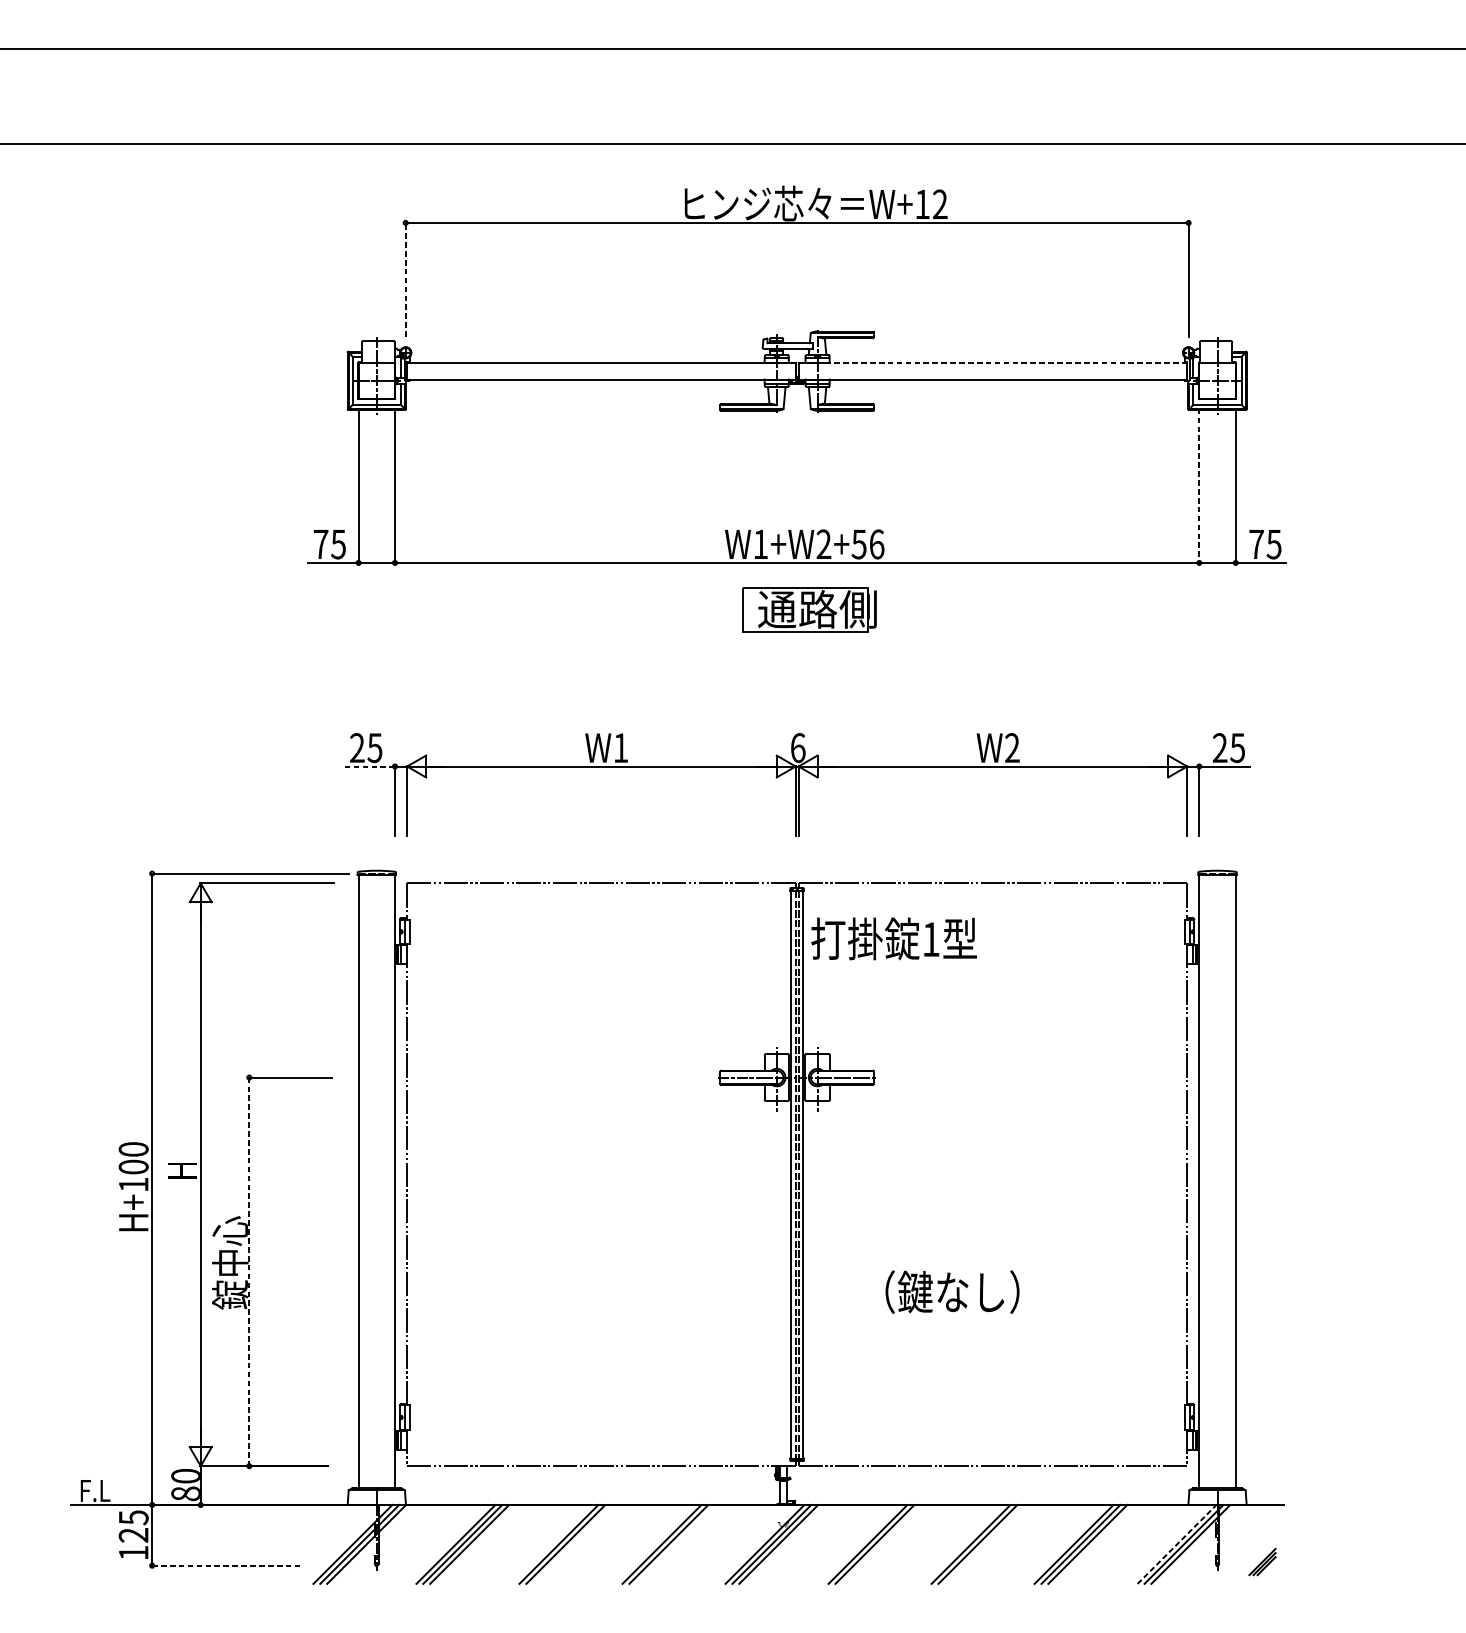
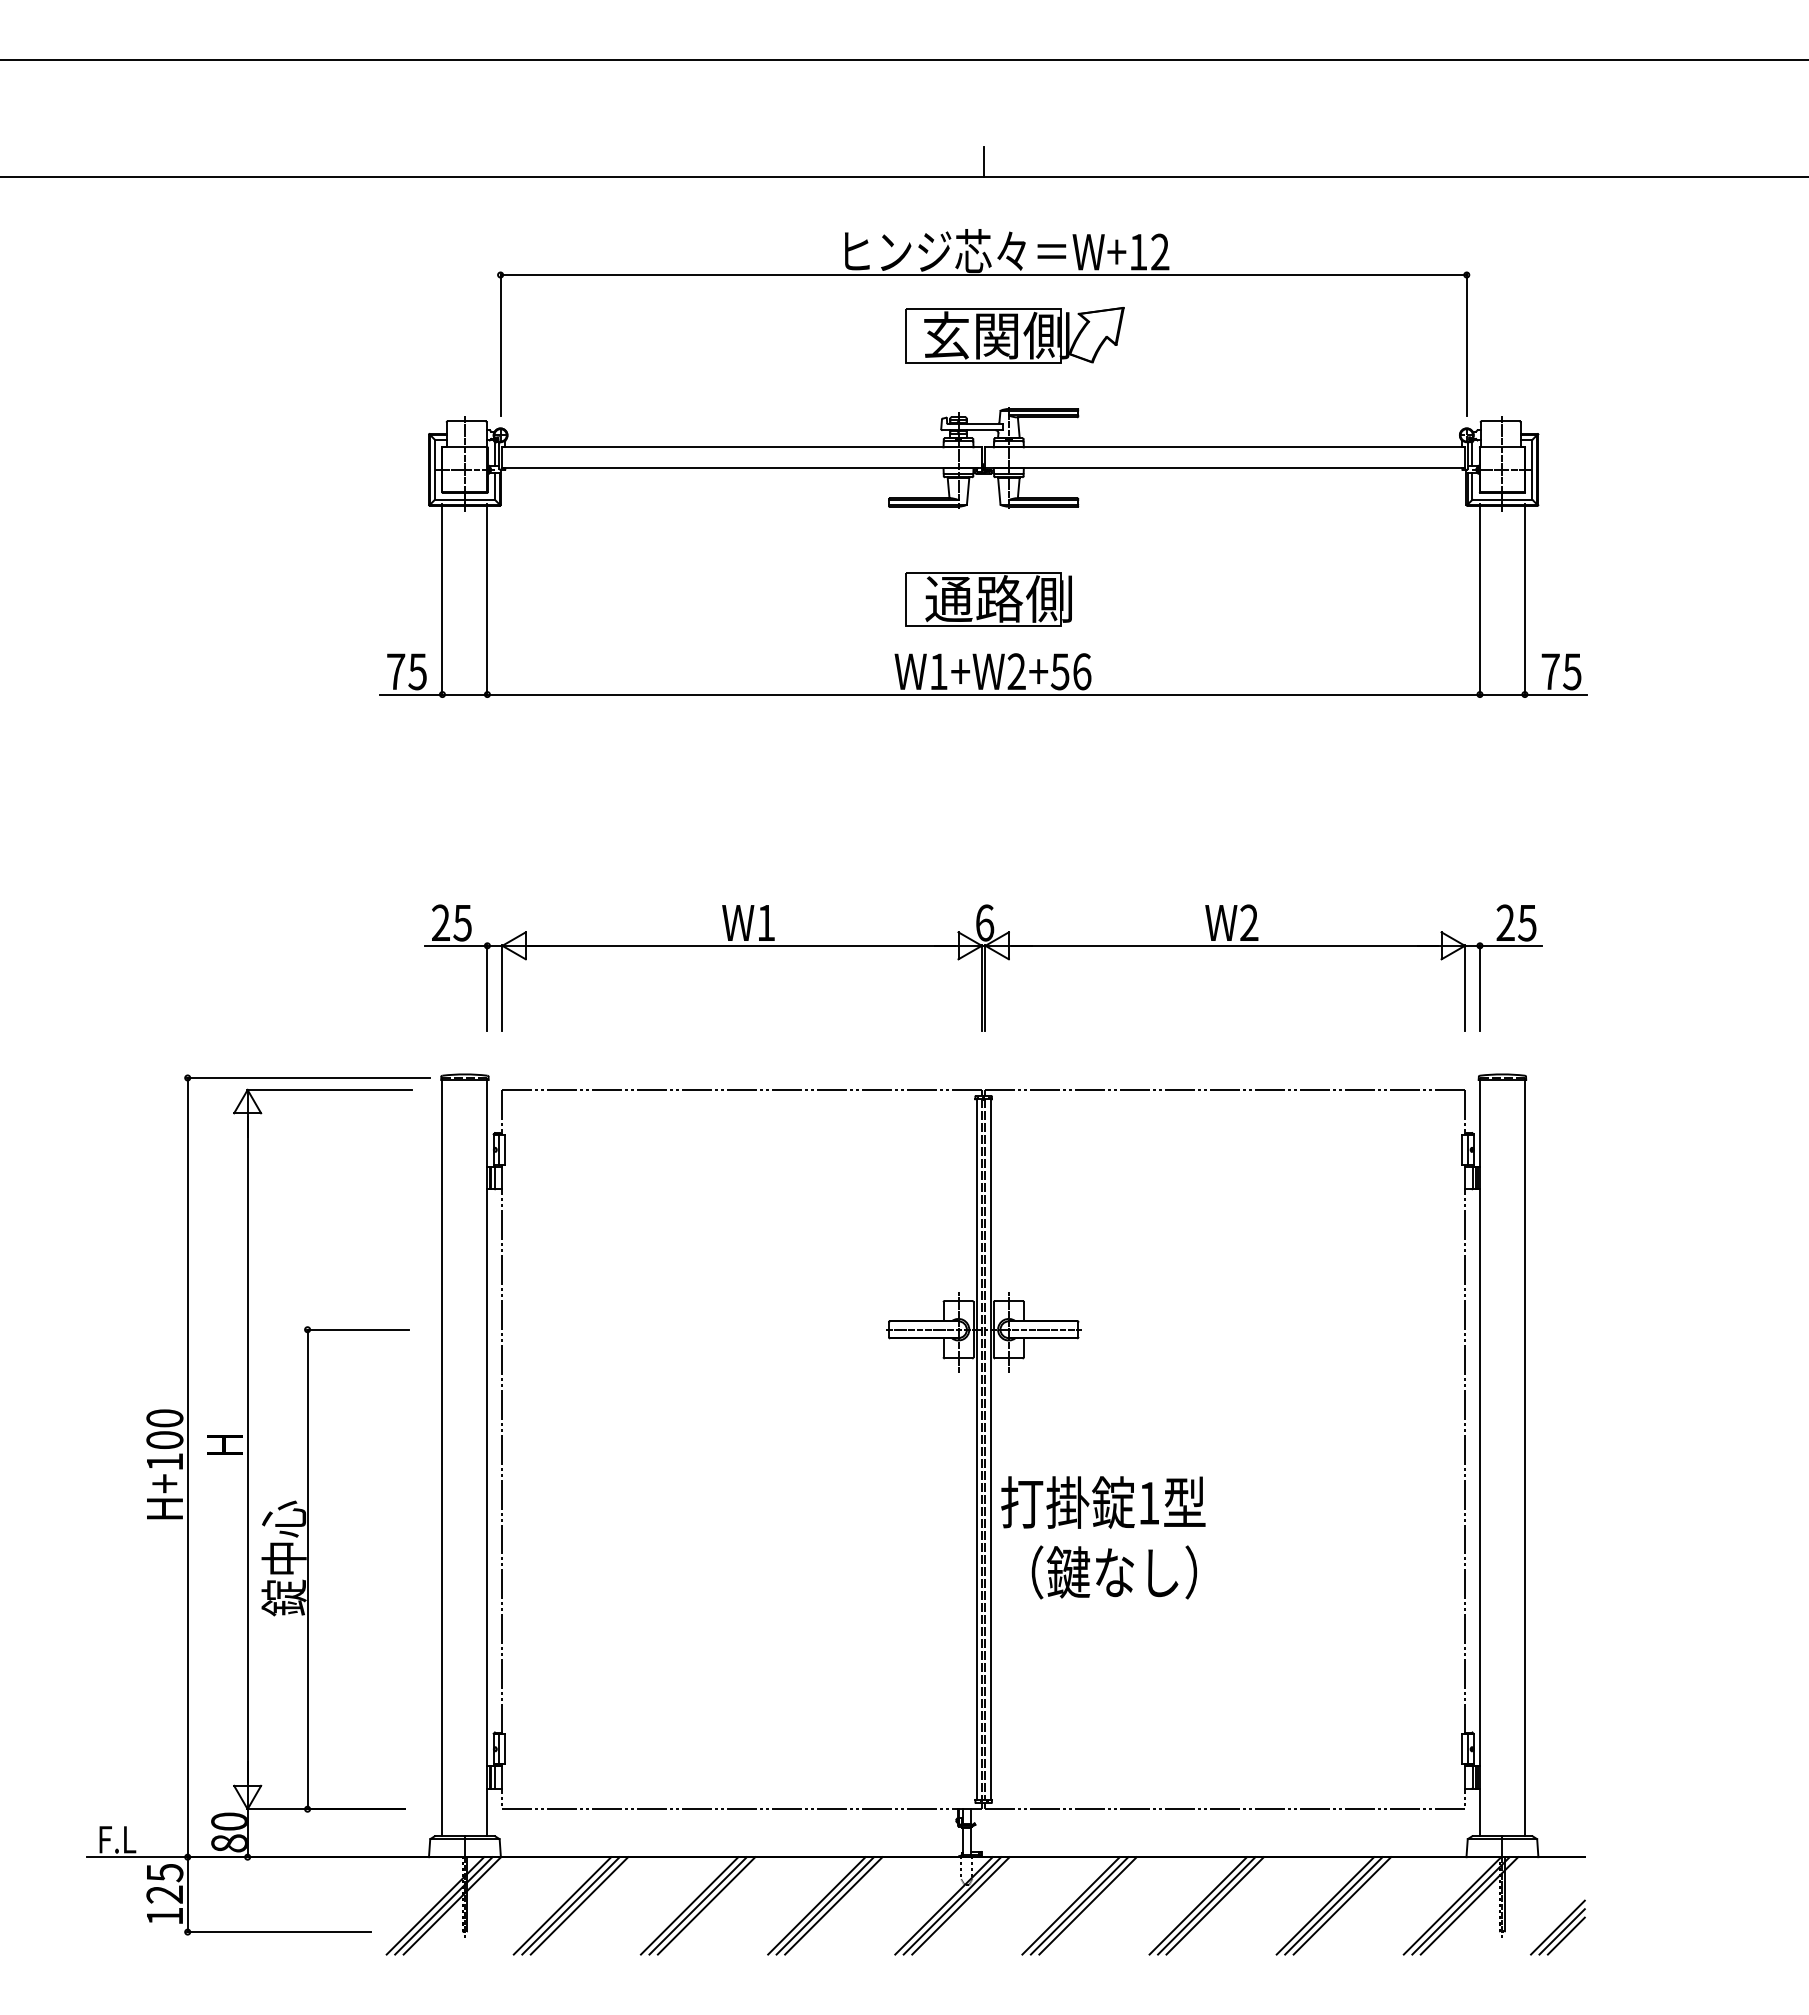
line: (797, 131) -> (983, 162), added
part: (822, 271) -> (1014, 335), added
line: (405, 279) -> (500, 344), dashed -> solid
line: (993, 362) -> (1225, 447), dashed -> solid
line: (1198, 486) -> (1479, 600), dashed -> solid
part: (809, 609) -> (988, 599), moved
line: (369, 766) -> (456, 945), dashed -> solid
text: (894, 938) -> (1103, 1502), moved
line: (249, 1271) -> (307, 1569), dashed -> solid
text: (952, 1292) -> (1114, 1572), moved
line: (572, 1544) -> (706, 1905), added
line: (675, 1544) -> (833, 1905), added
line: (881, 1544) -> (1087, 1905), added
line: (984, 1544) -> (1214, 1905), added
line: (1177, 1544) -> (1452, 1905), dashed -> solid
part: (1262, 1561) -> (1557, 1927), size x1.67
line: (225, 1566) -> (278, 1932), dashed -> solid

